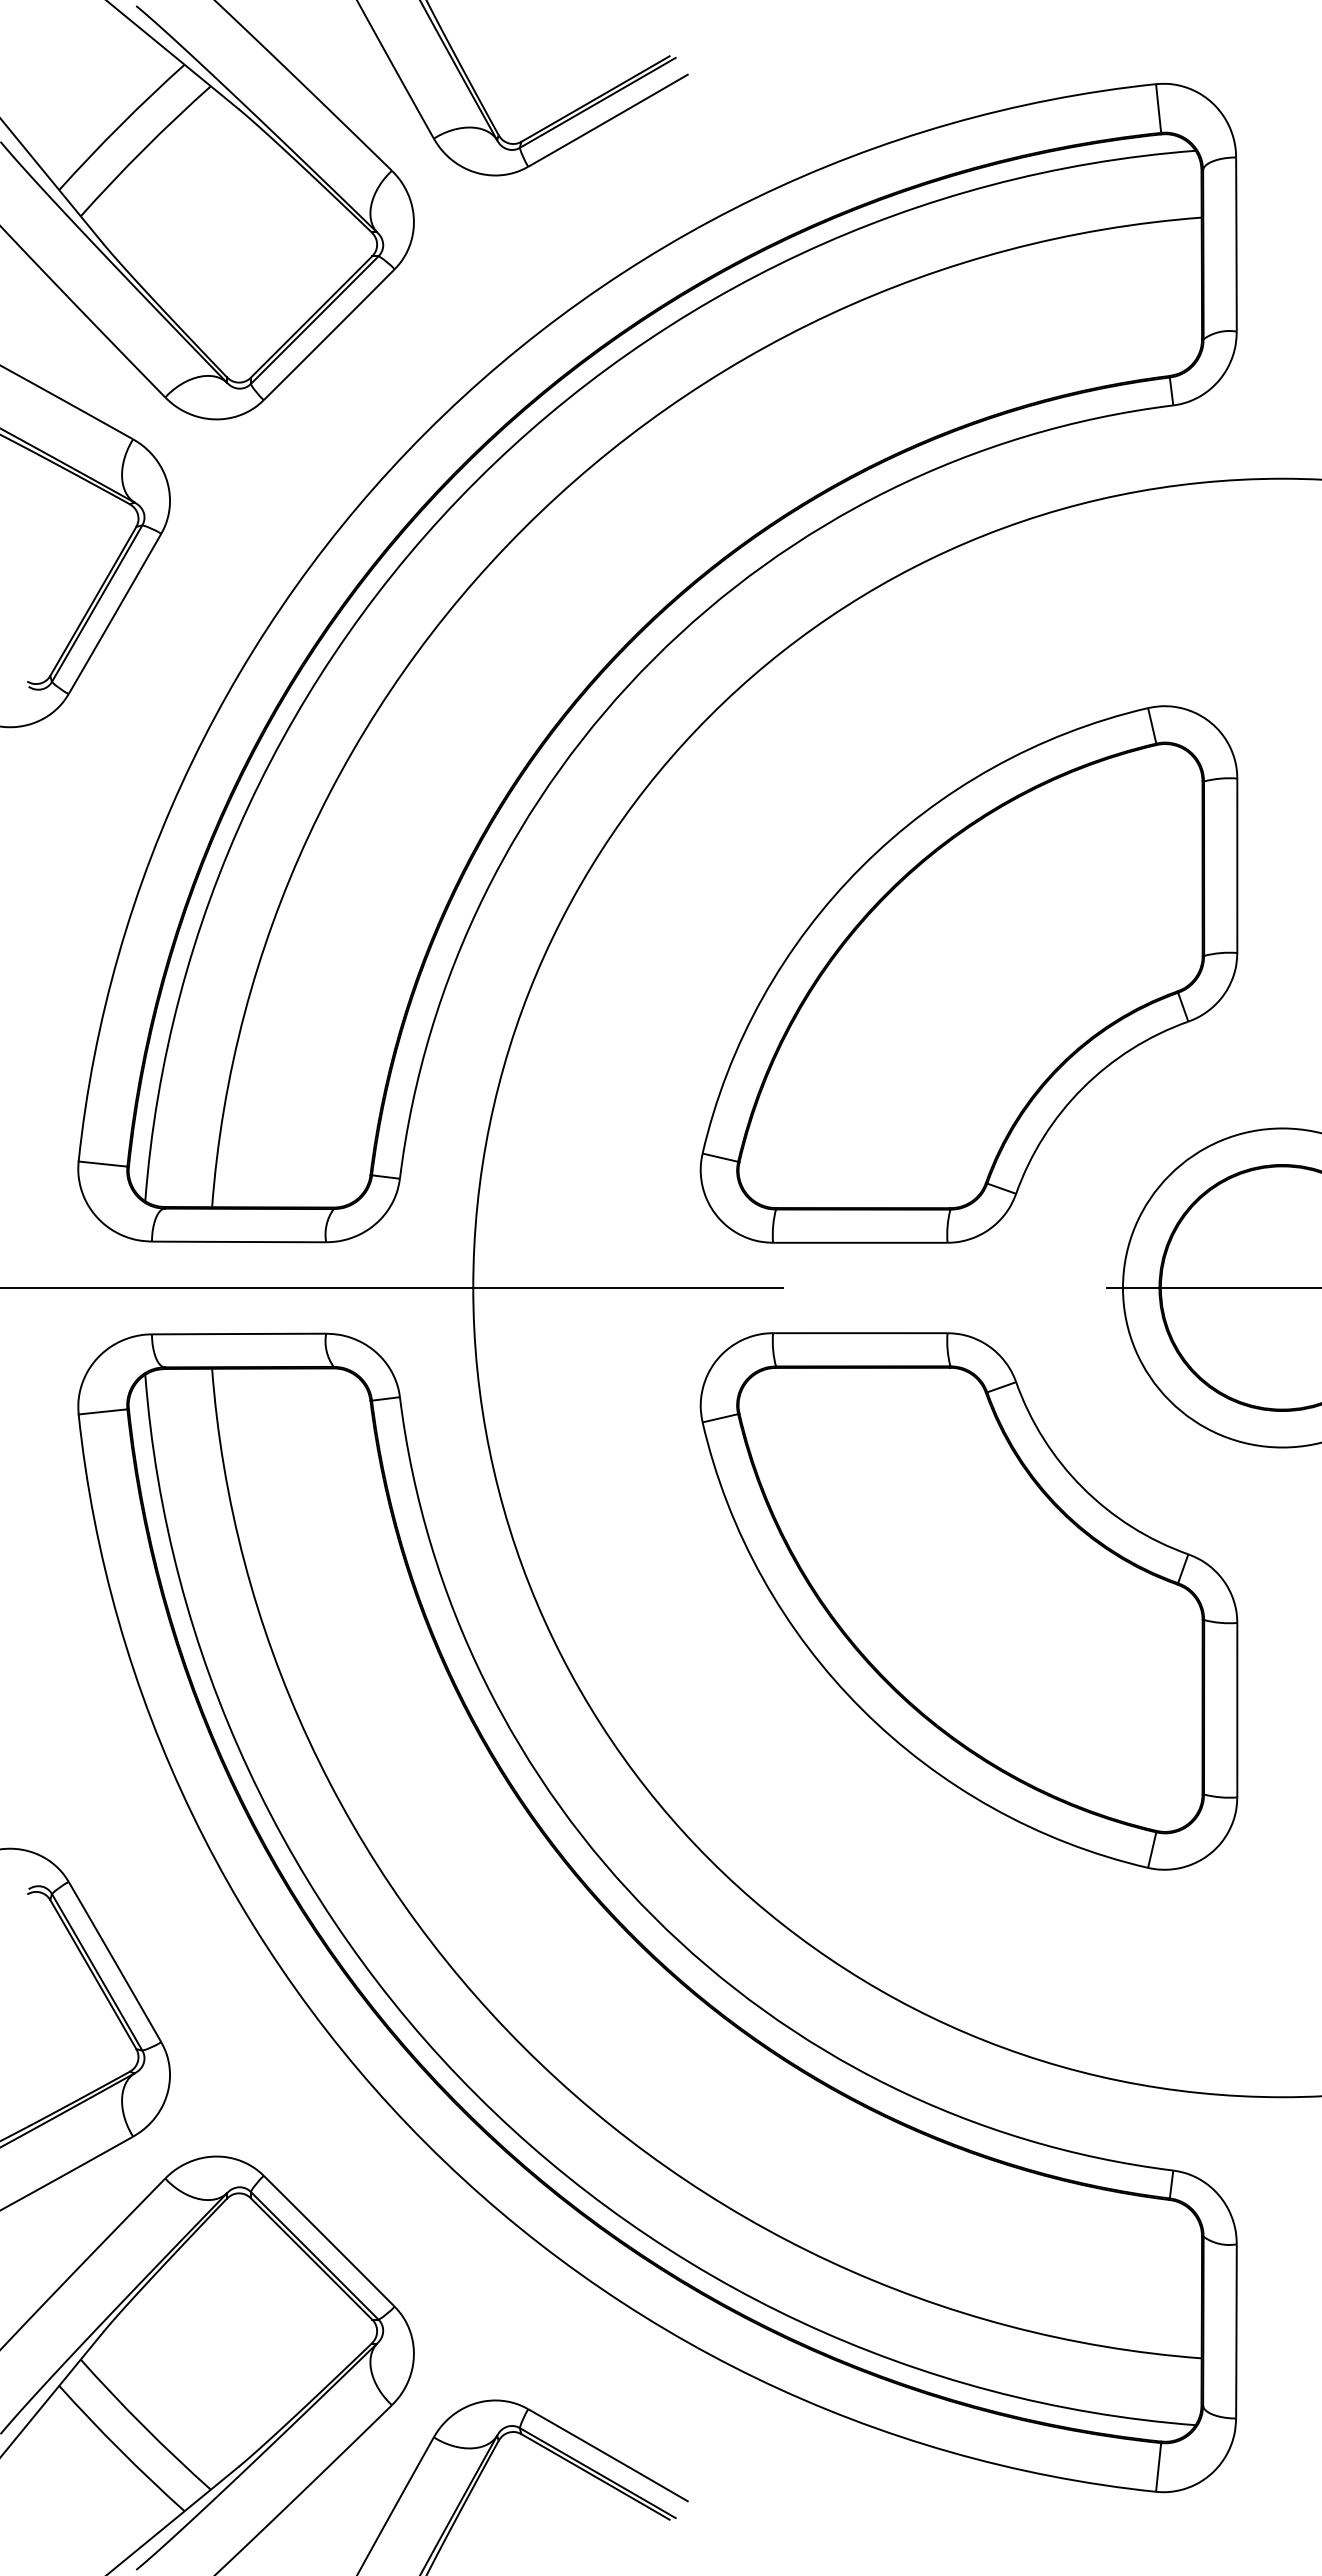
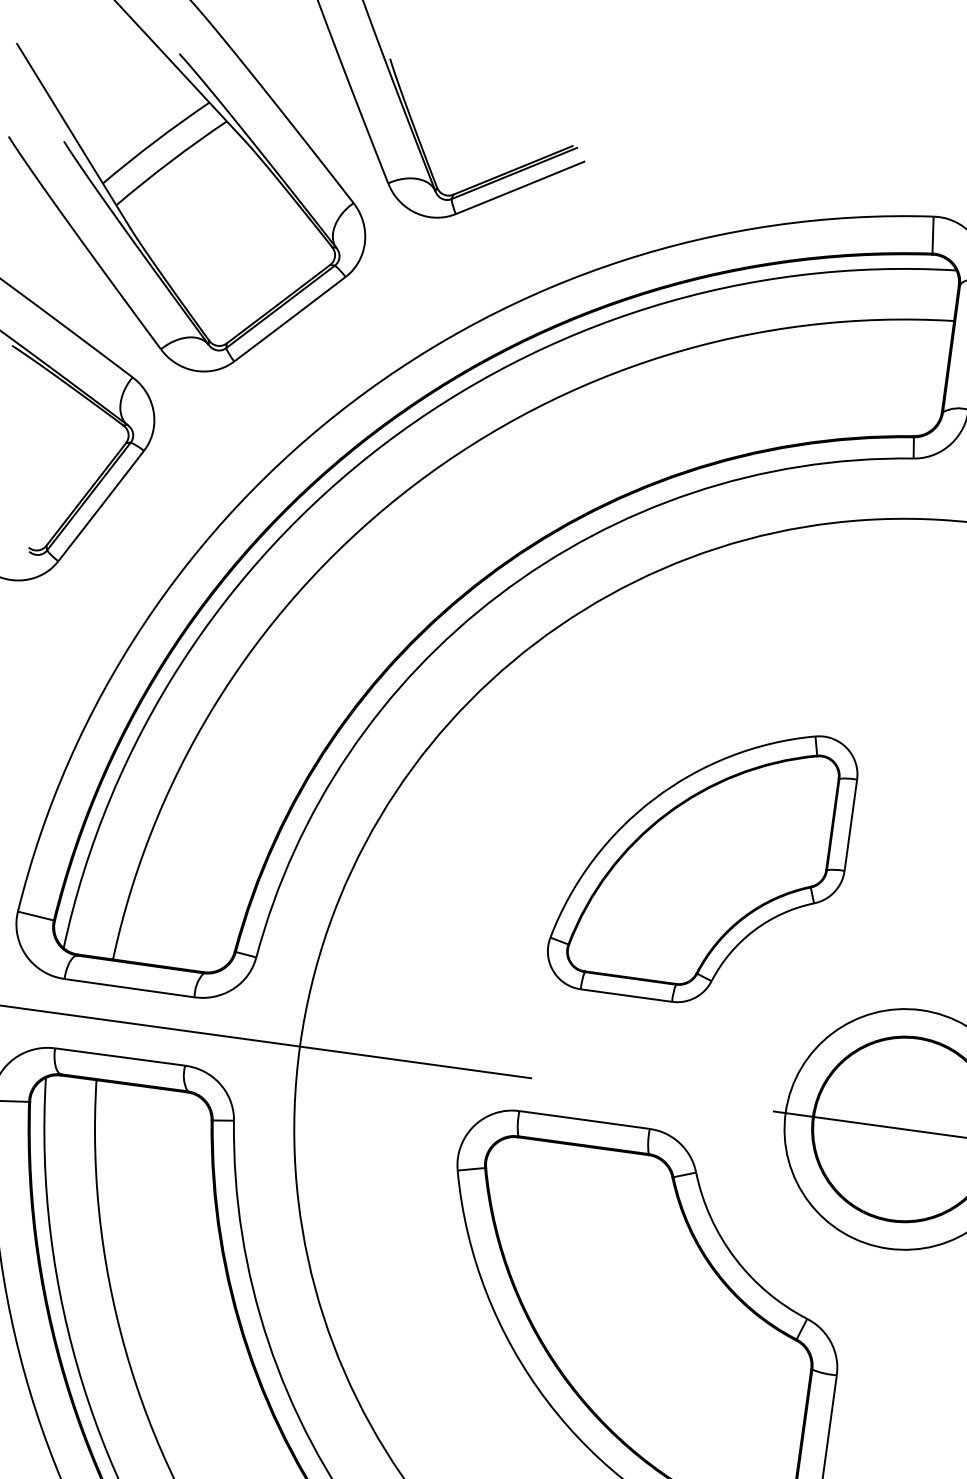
part: (968, 974) -> (702, 862), size x0.7

